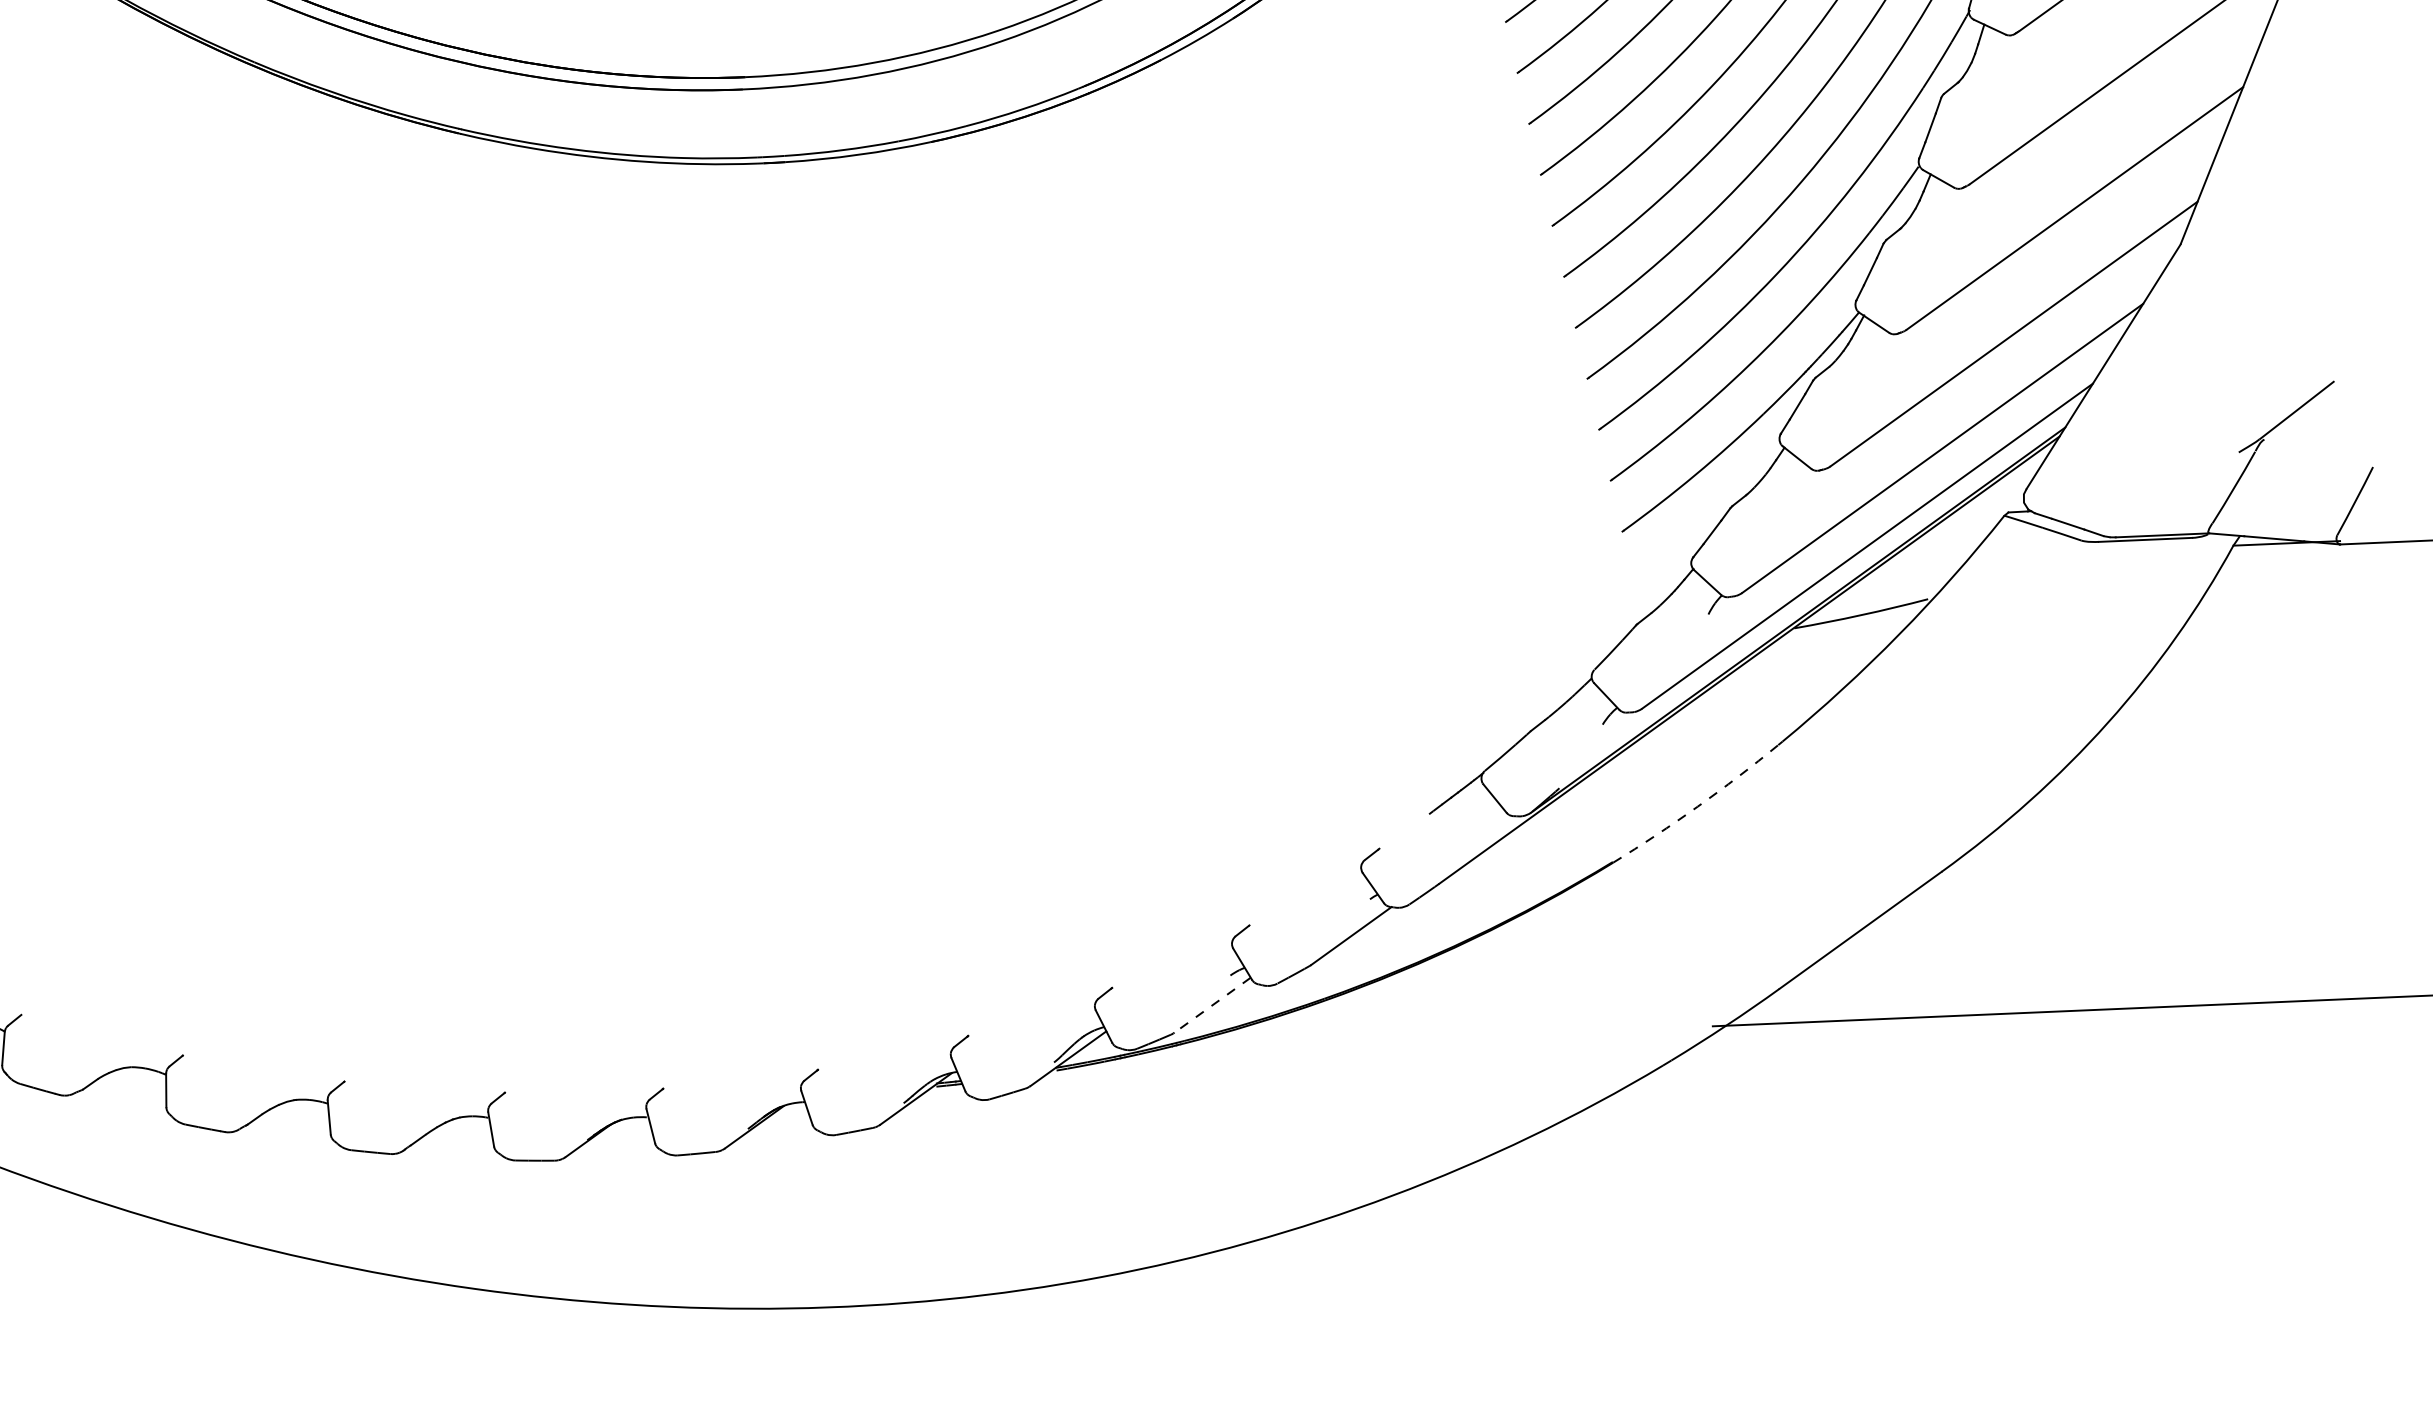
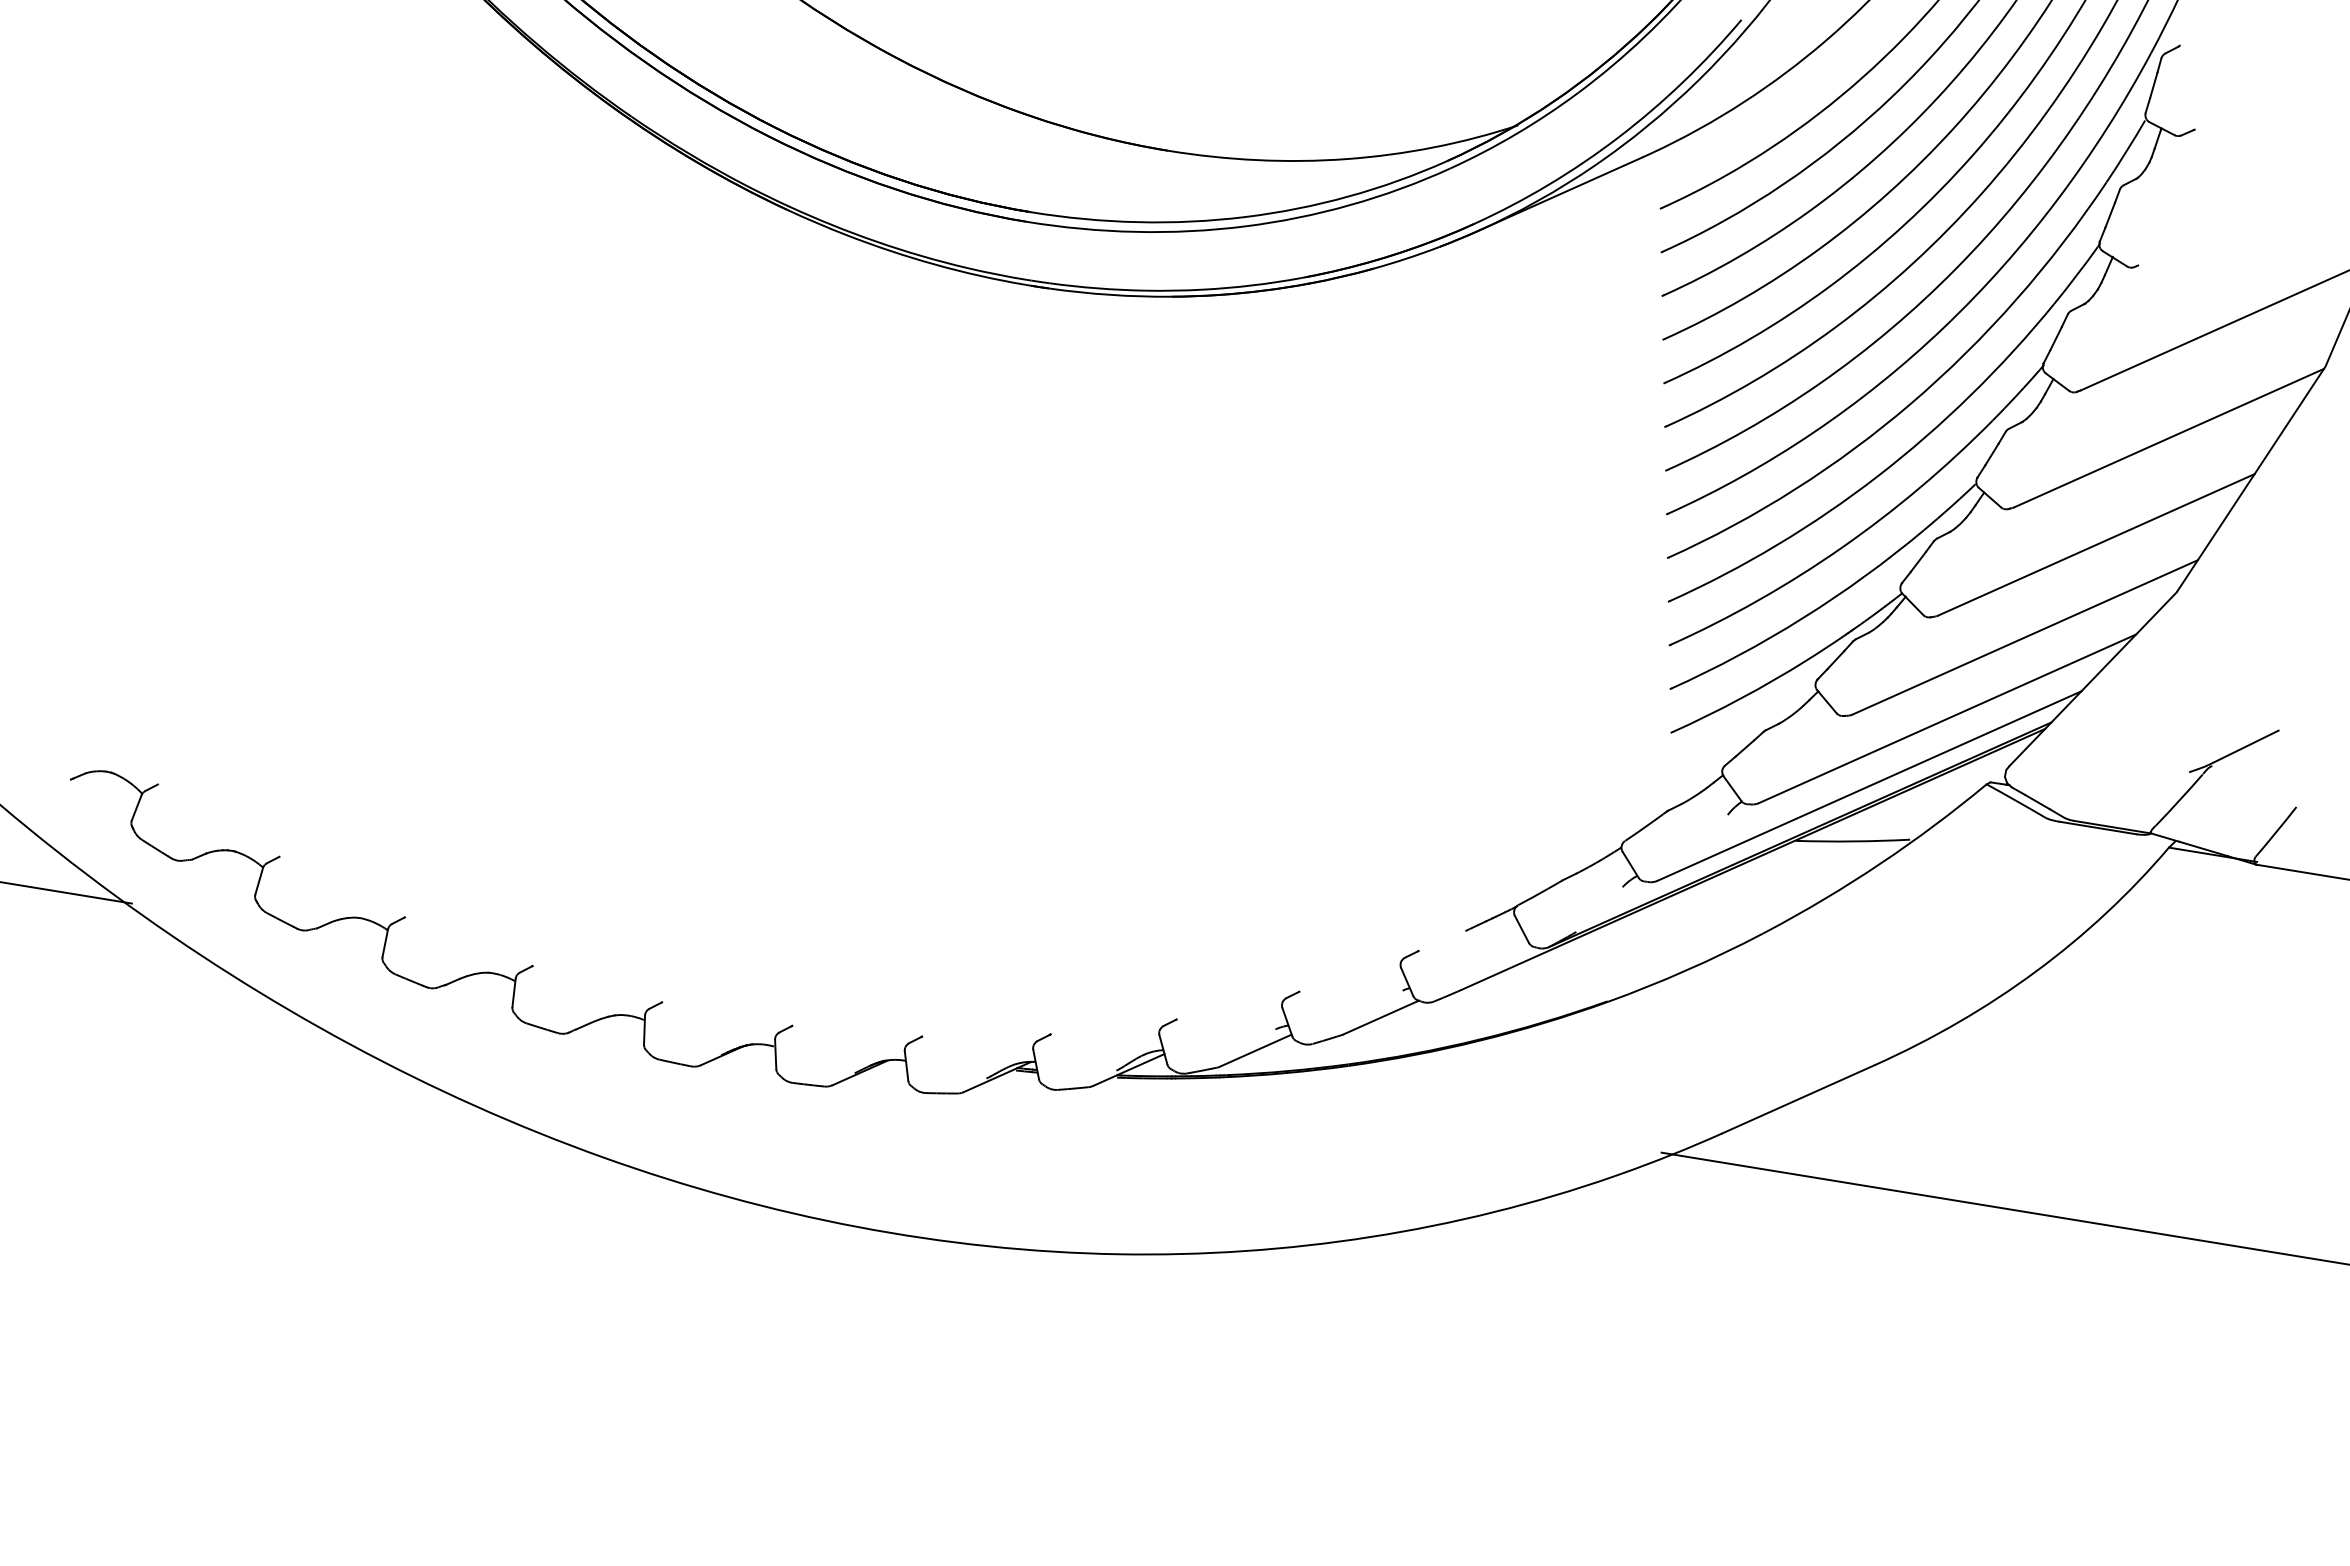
arc: (1697, 806) -> (1686, 970), dashed -> solid
line: (1212, 1005) -> (1255, 1050), dashed -> solid

